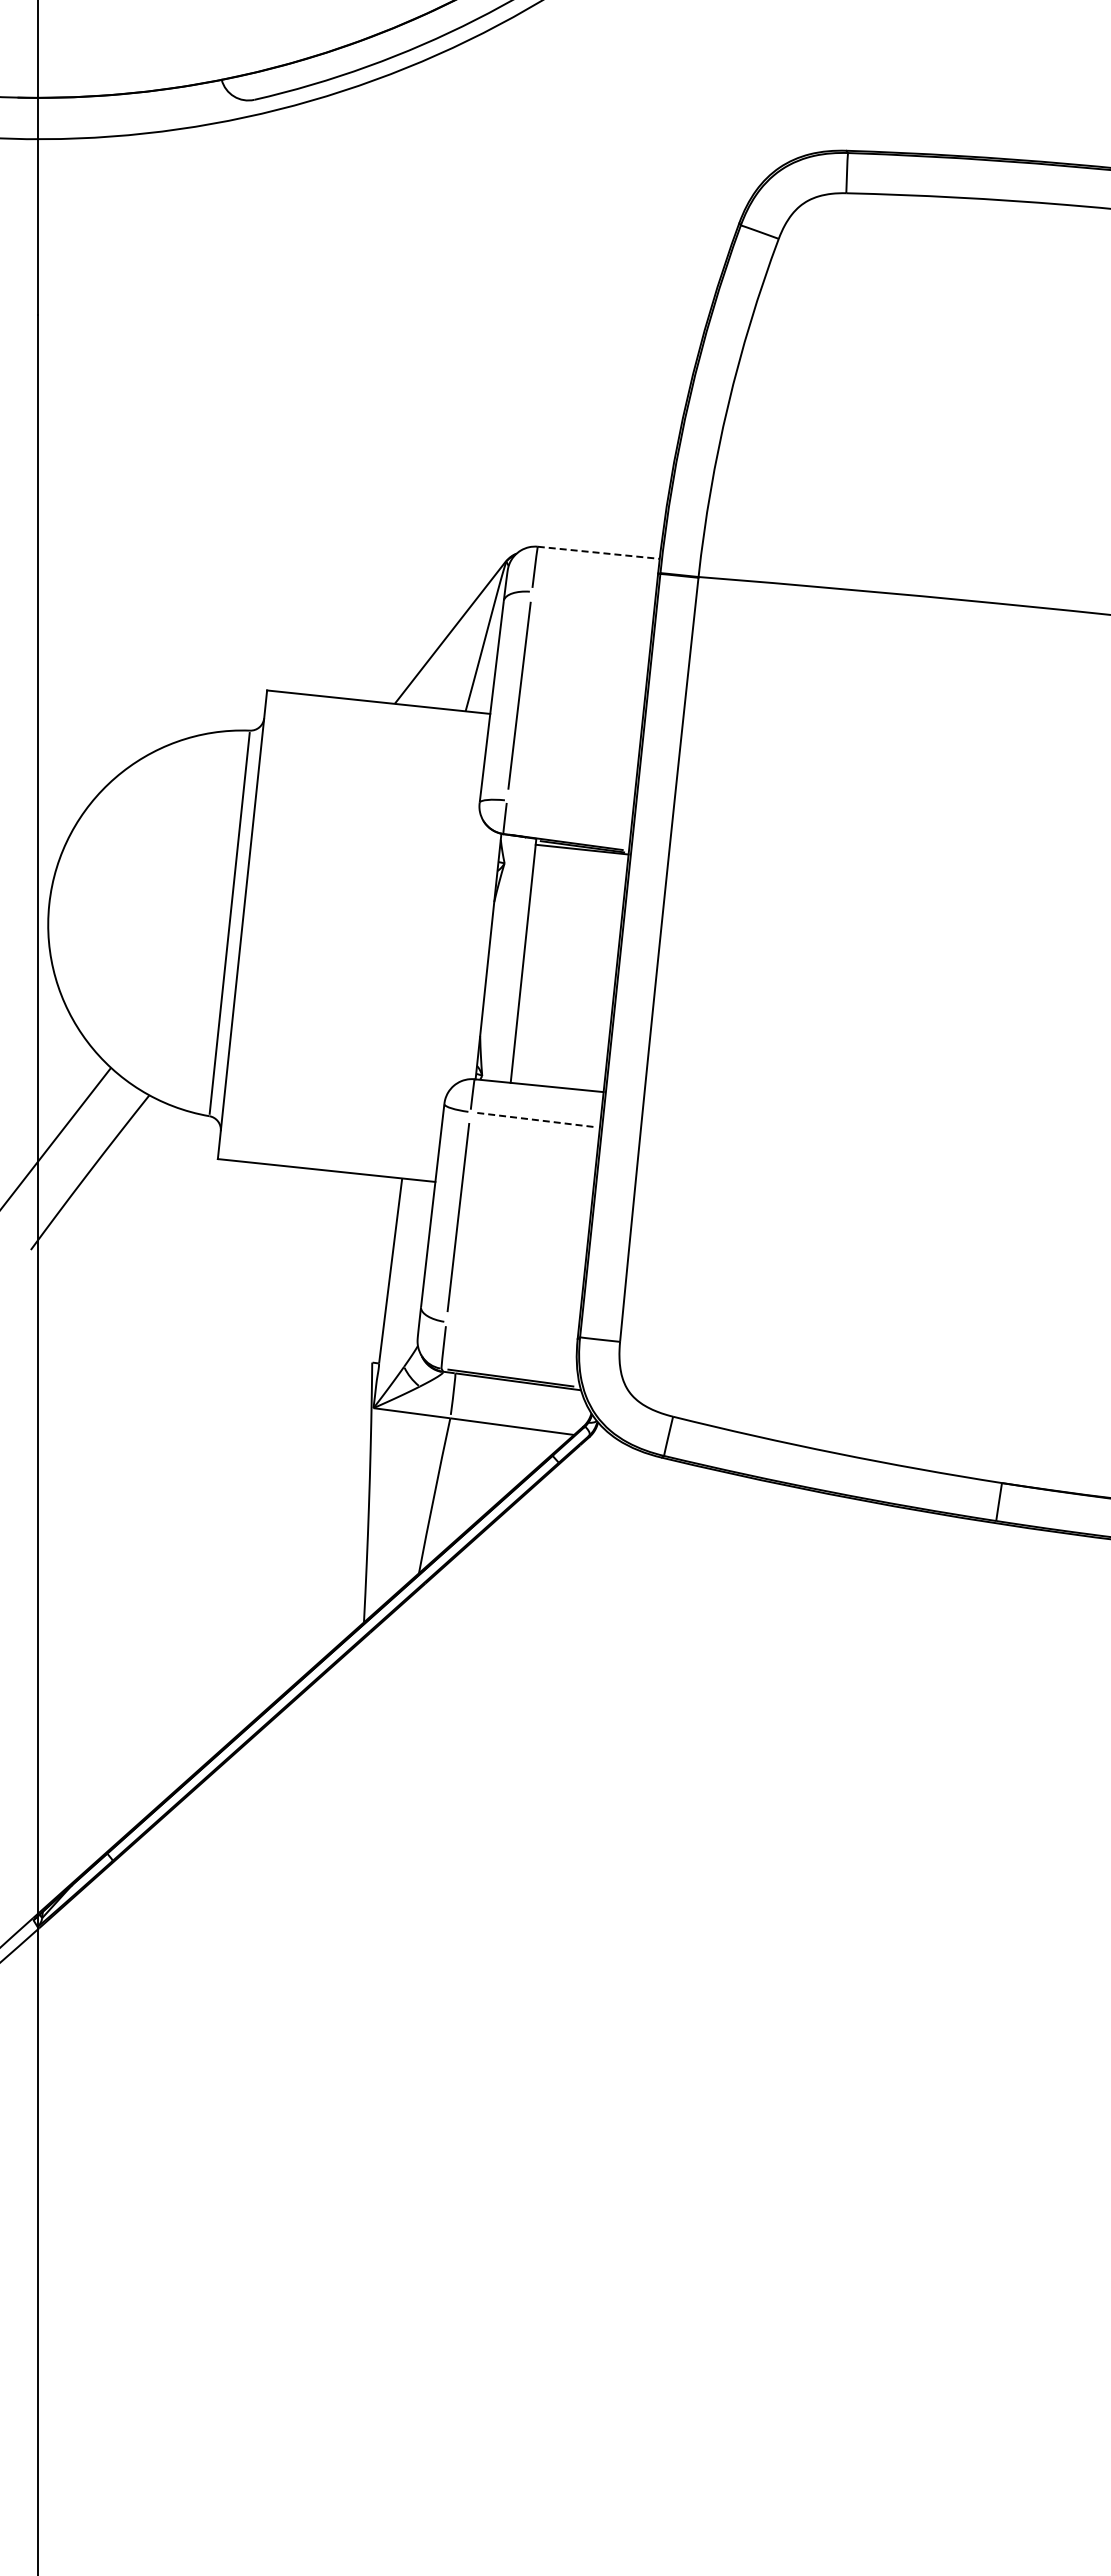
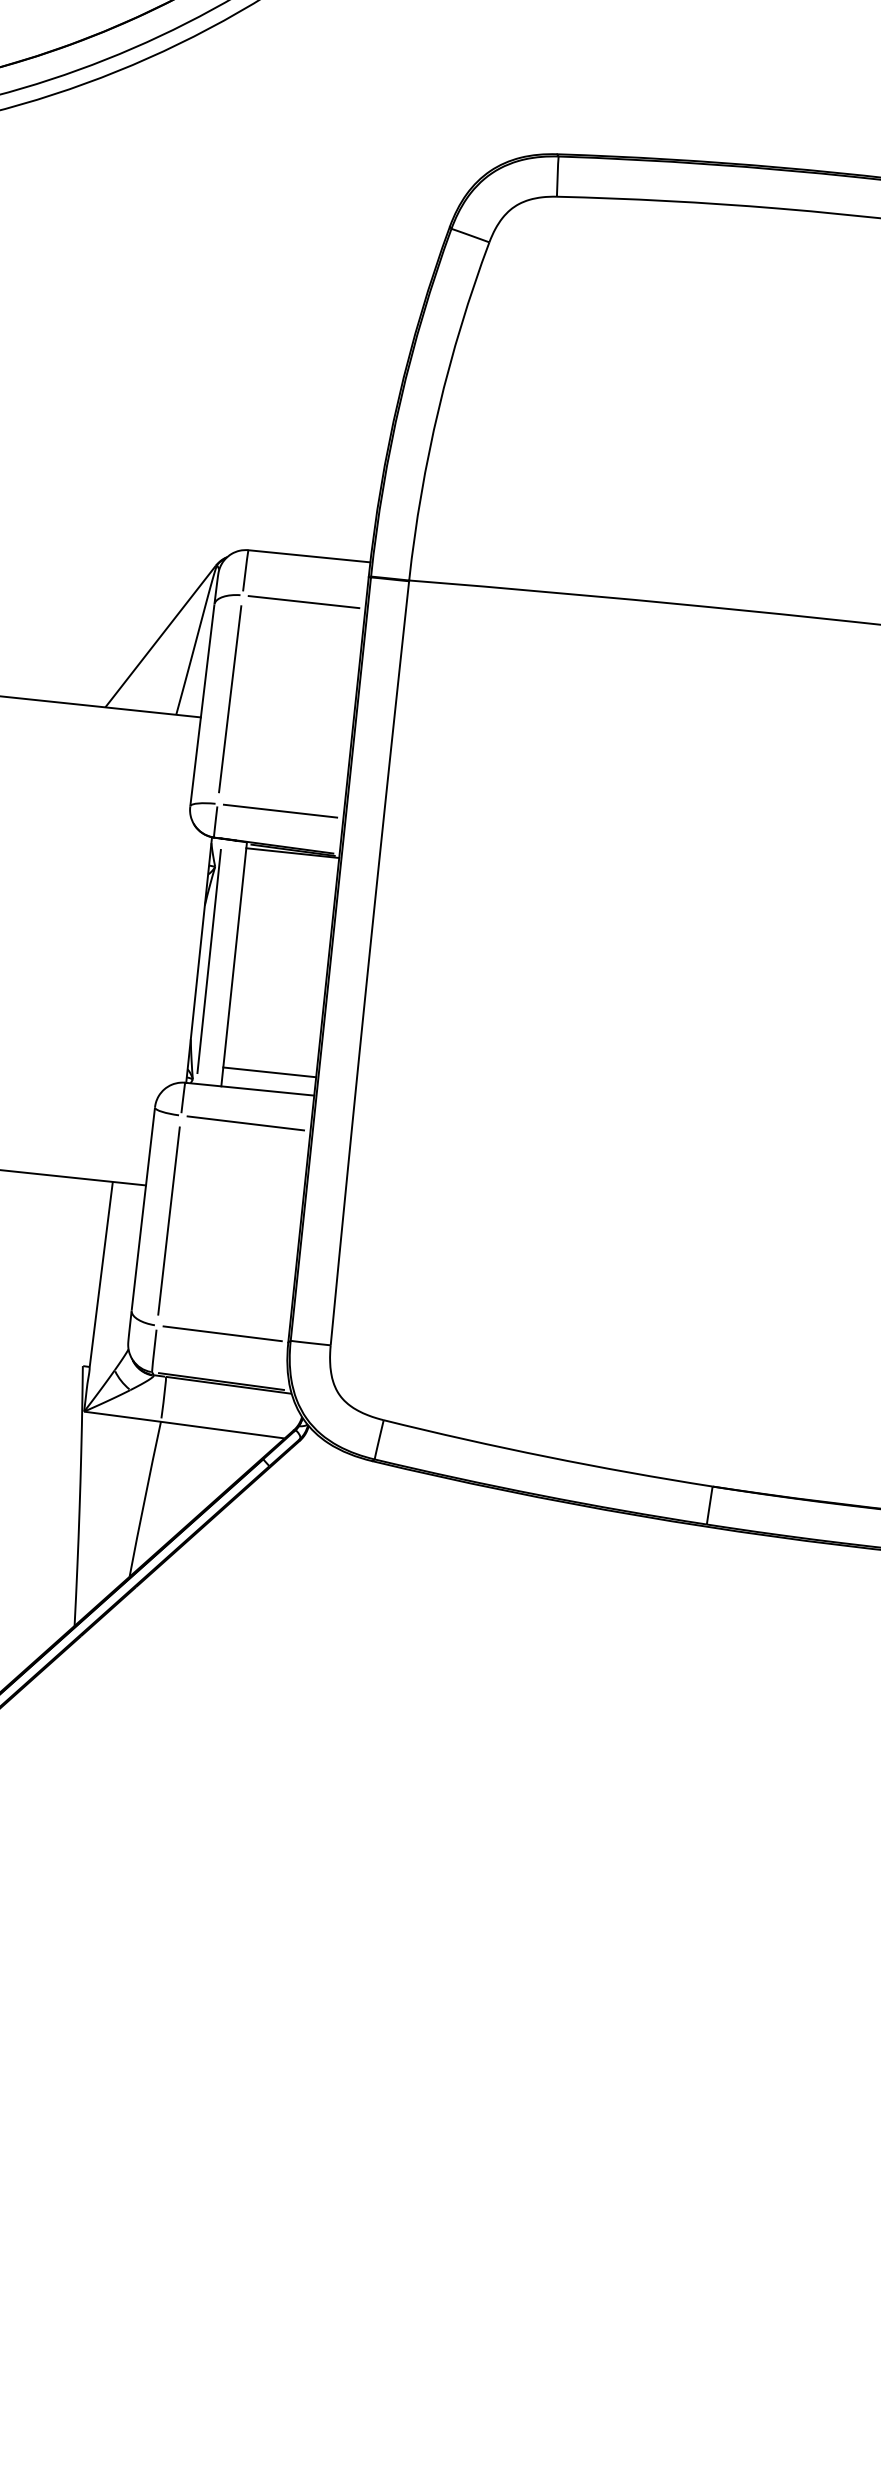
line: (599, 552) -> (310, 555), dashed -> solid
line: (593, 598) -> (304, 601), added
line: (569, 807) -> (280, 810), added
line: (498, 957) -> (209, 960), added
line: (558, 1068) -> (269, 1071), added
line: (535, 1119) -> (246, 1122), dashed -> solid
line: (511, 1329) -> (222, 1332), added

